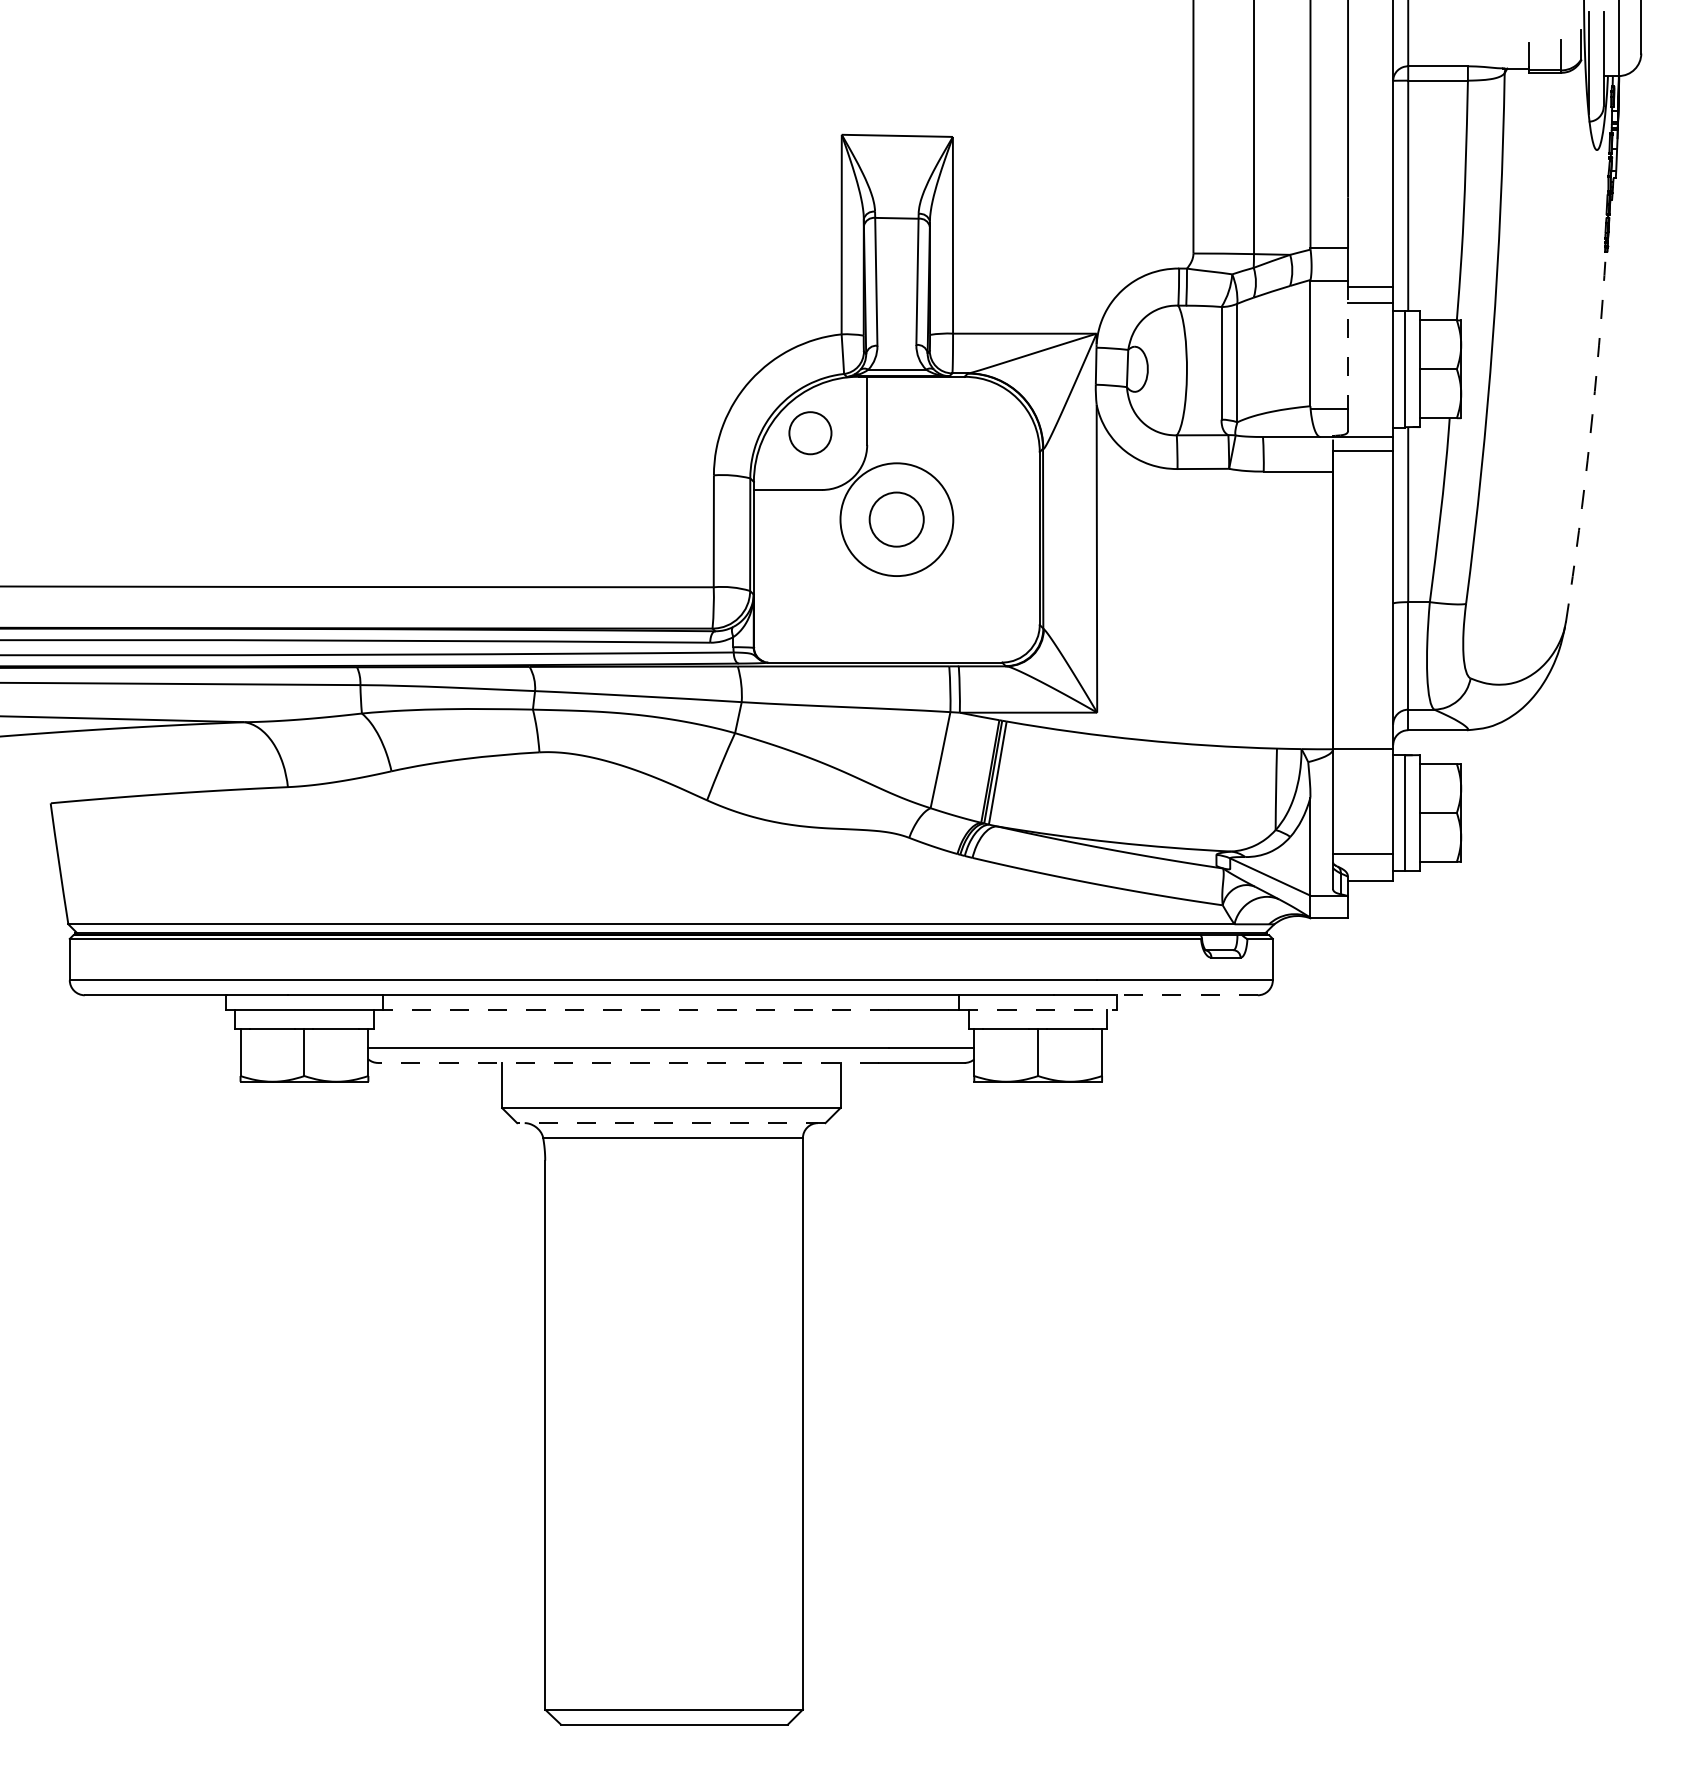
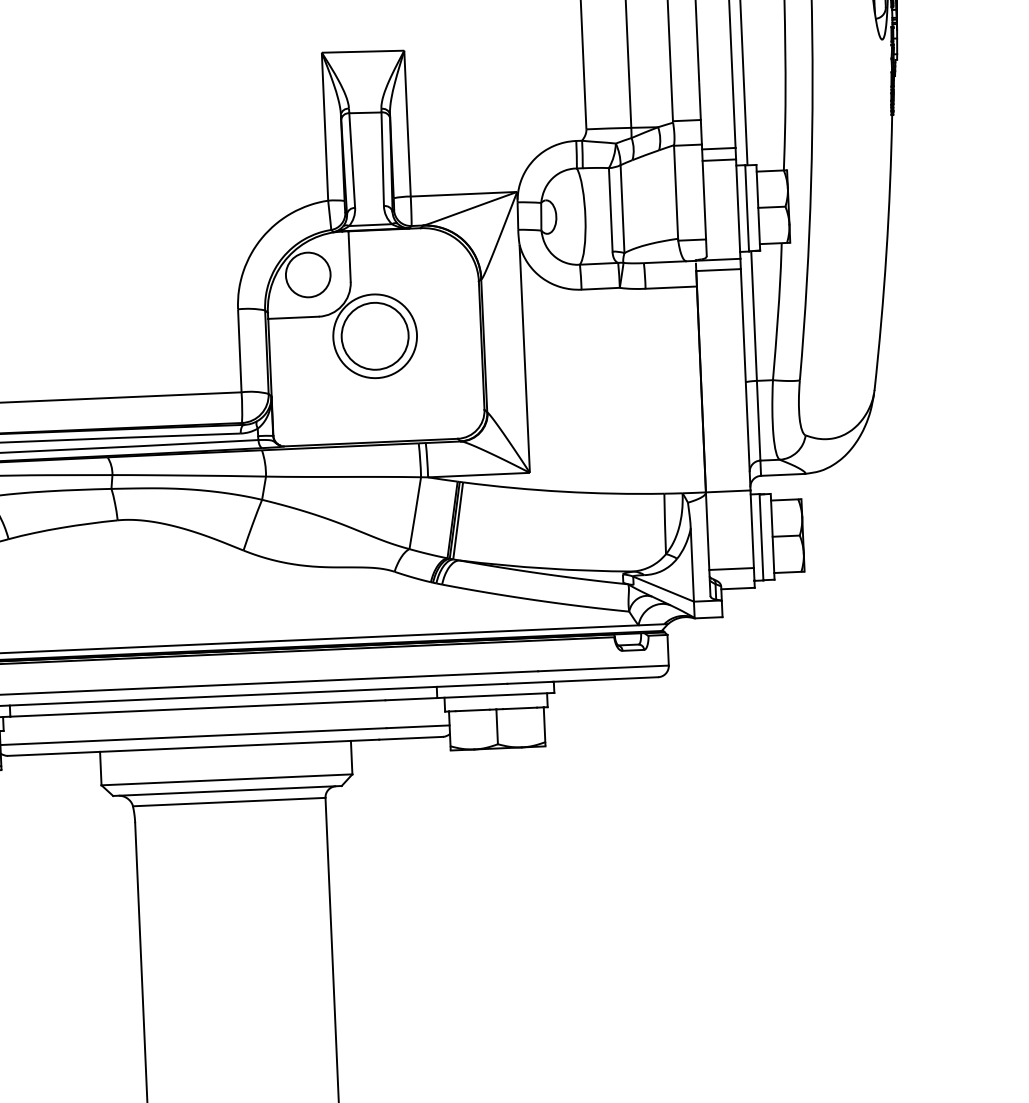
line: (1348, 345) -> (704, 192), dashed -> solid
circle: (810, 433) -> (308, 275), size x1.43
arc: (1590, 437) -> (886, 252), dashed -> solid
circle: (896, 519) -> (374, 336), size x1.67
line: (1186, 995) -> (605, 679), dashed -> solid
line: (636, 1010) -> (197, 708), dashed -> solid
line: (1038, 1010) -> (496, 695), dashed -> solid
line: (627, 1062) -> (193, 747), dashed -> solid
line: (670, 1123) -> (226, 791), dashed -> solid

